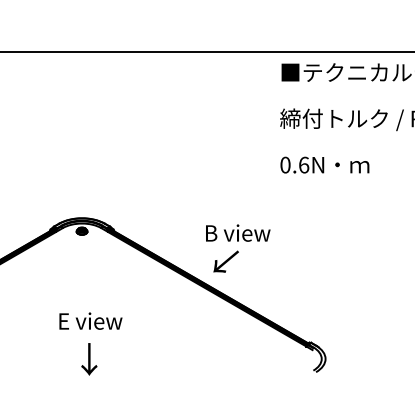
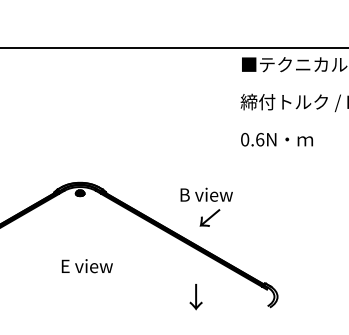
text: (225, 261) -> (209, 217), moved
text: (88, 359) -> (195, 297), moved

